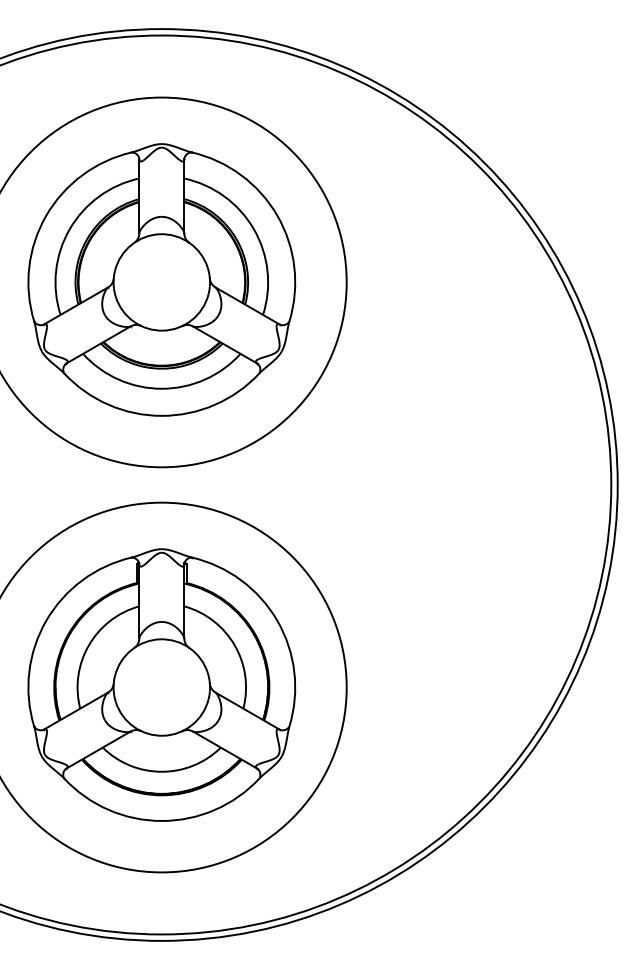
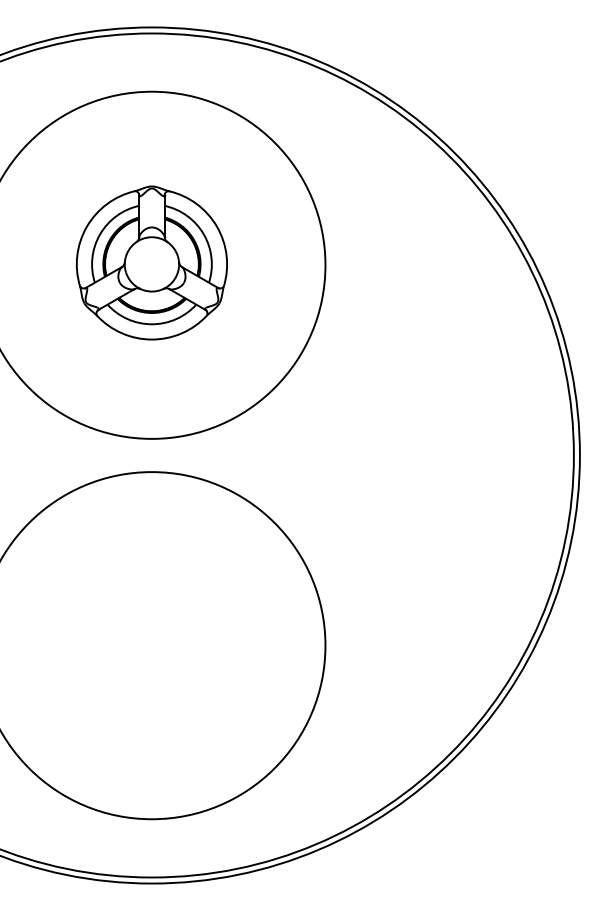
part: (161, 279) -> (151, 262), size x0.6
part: (161, 684) -> (151, 642), removed

